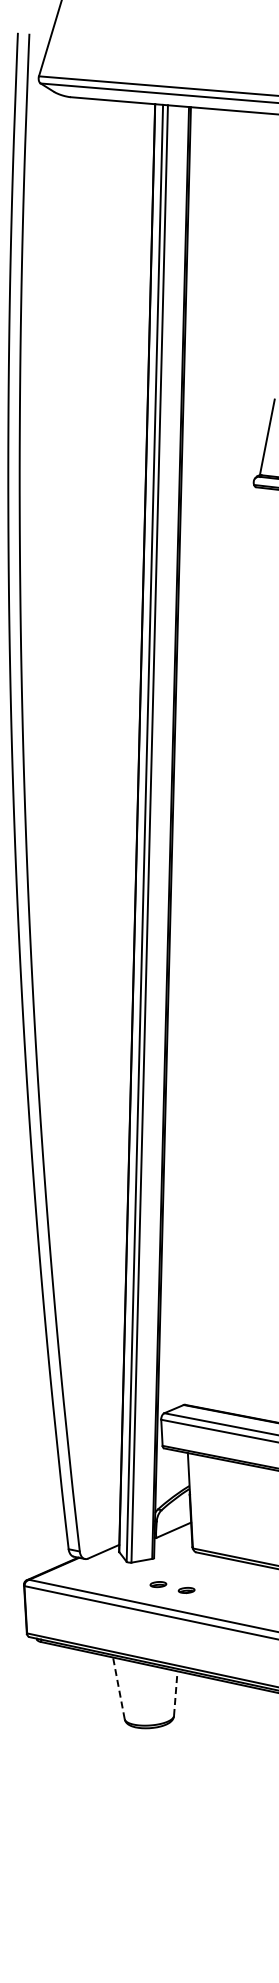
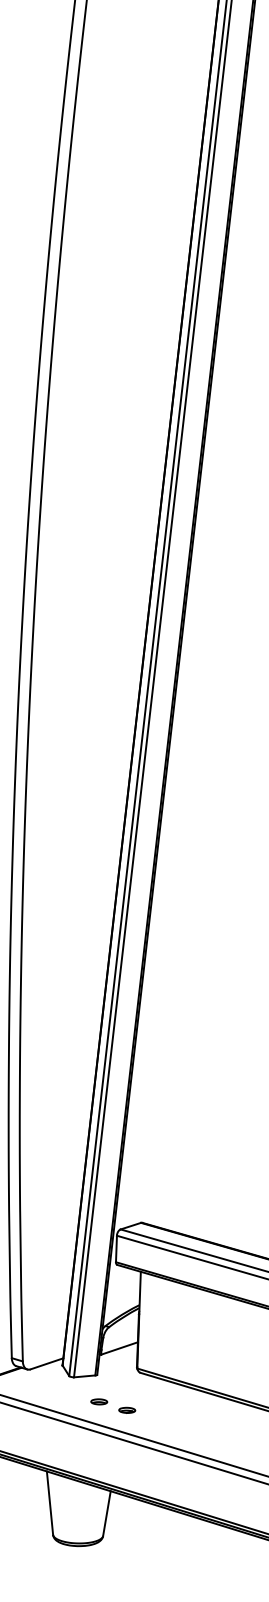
line: (118, 1687) -> (49, 1502), dashed -> solid
line: (175, 1693) -> (106, 1513), dashed -> solid

